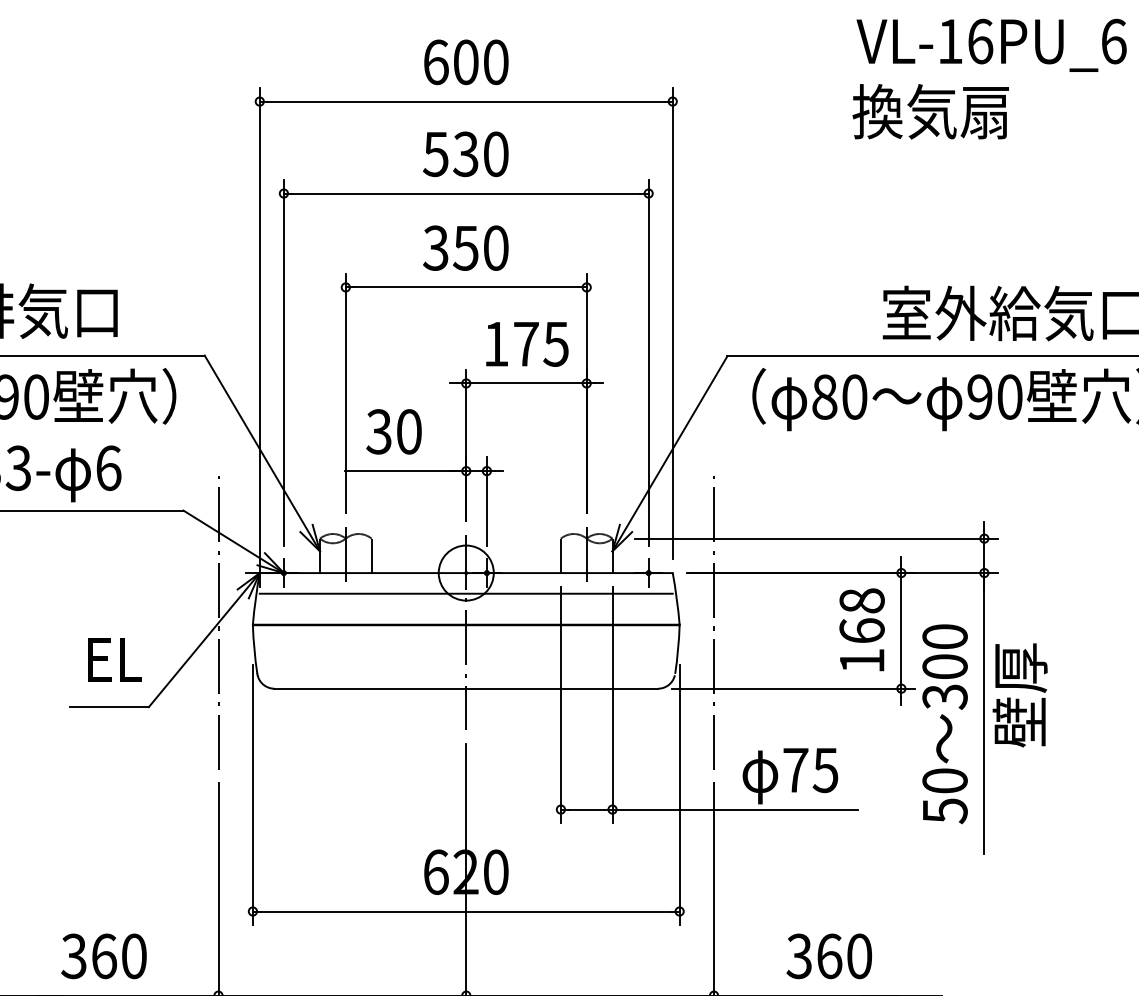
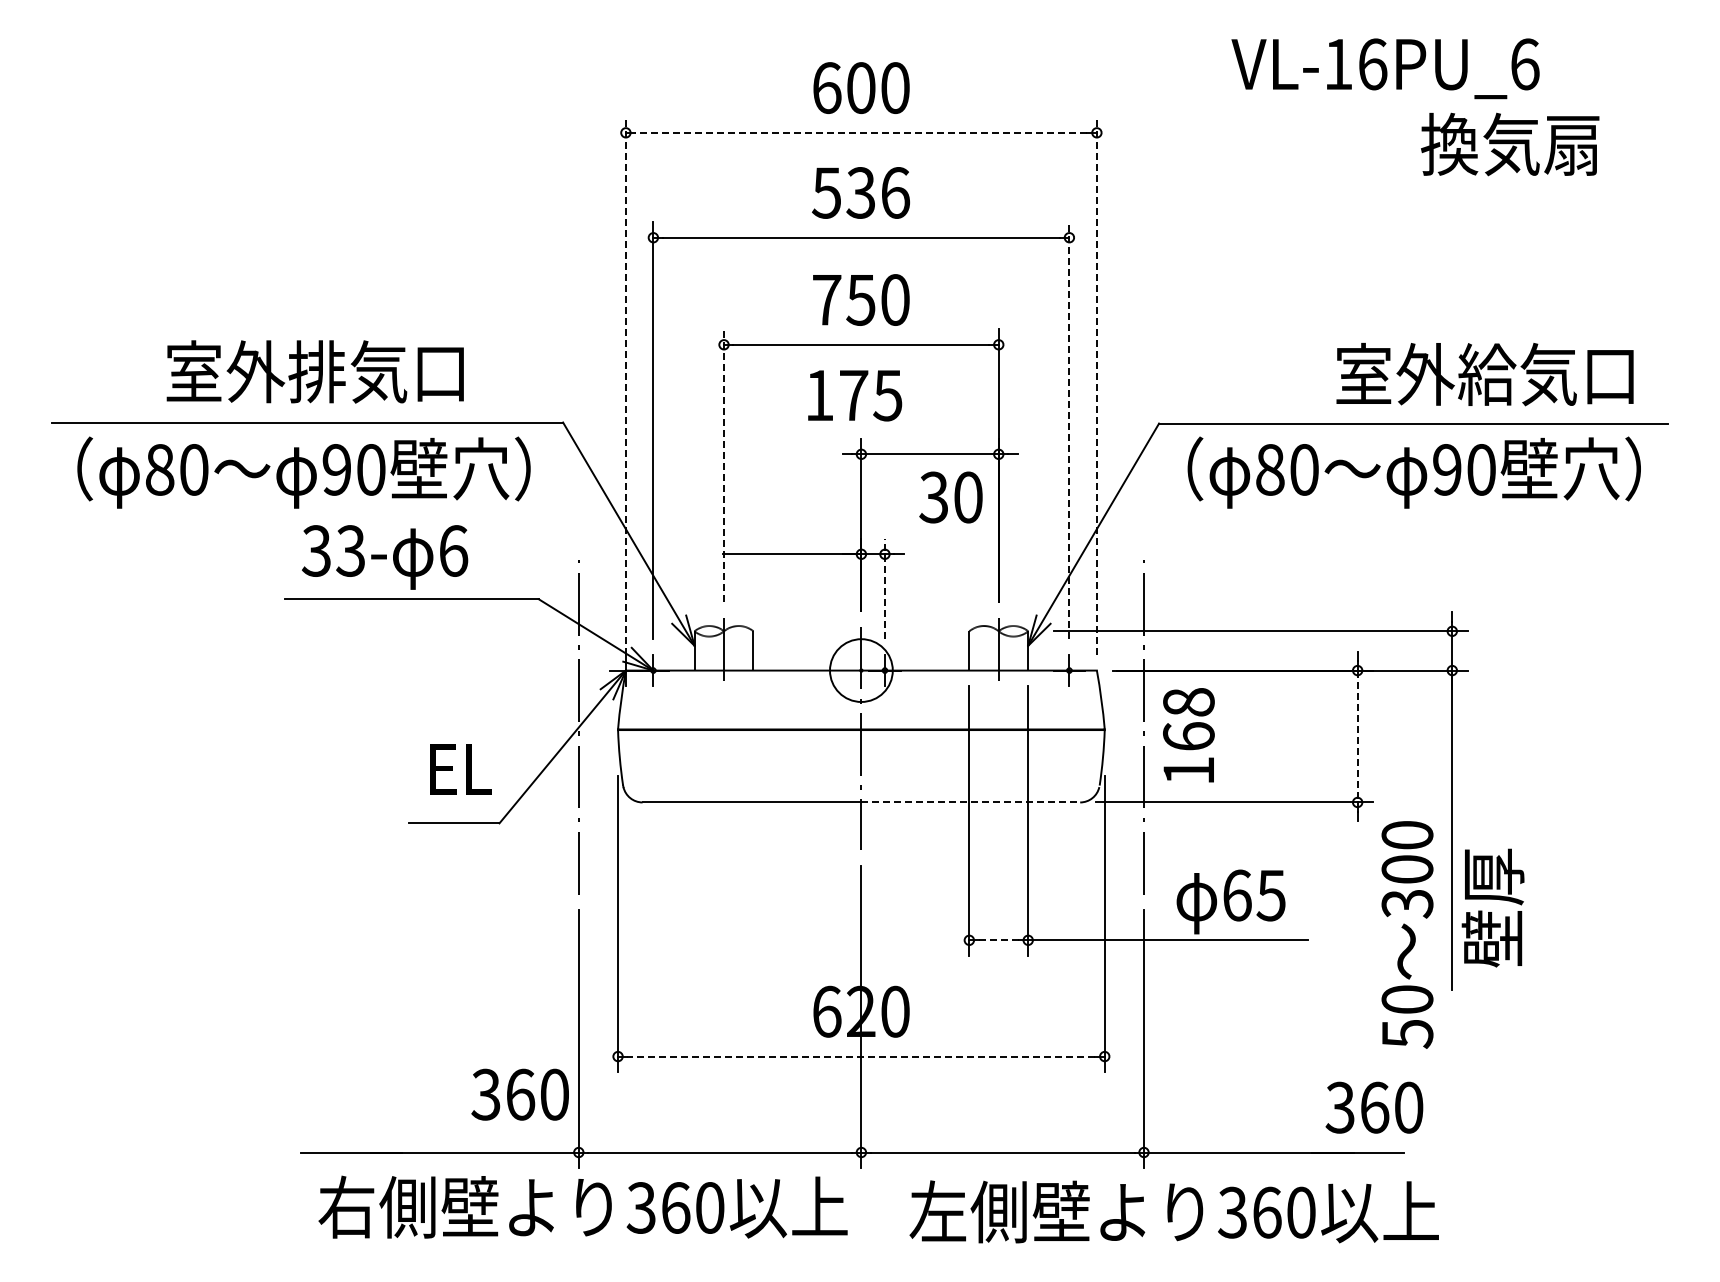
text: (991, 45) -> (1385, 68), moved
line: (465, 101) -> (860, 132), solid -> dashed
text: (931, 111) -> (1510, 144), moved
text: (496, 153) -> (895, 192), 530 -> 536
text: (435, 247) -> (826, 299), 350 -> 750
line: (259, 323) -> (625, 386), solid -> dashed
line: (672, 323) -> (1096, 386), solid -> dashed
text: (527, 344) -> (855, 395), moved
line: (648, 362) -> (1069, 430), solid -> dashed
line: (346, 393) -> (724, 465), solid -> dashed
text: (393, 431) -> (950, 497), moved
line: (486, 501) -> (884, 588), solid -> dashed
line: (465, 594) -> (860, 694), removed
text: (861, 630) -> (1188, 735), moved
line: (901, 630) -> (1357, 736), solid -> dashed
line: (562, 688) -> (971, 802), solid -> dashed
text: (1019, 694) -> (1492, 907), moved
text: (945, 723) -> (1407, 934), moved
text: (796, 770) -> (1237, 895), 75 -> 65
line: (586, 809) -> (998, 940), solid -> dashed
line: (466, 911) -> (861, 1056), solid -> dashed
text: (103, 956) -> (519, 1094), moved
text: (829, 956) -> (1374, 1107), moved

